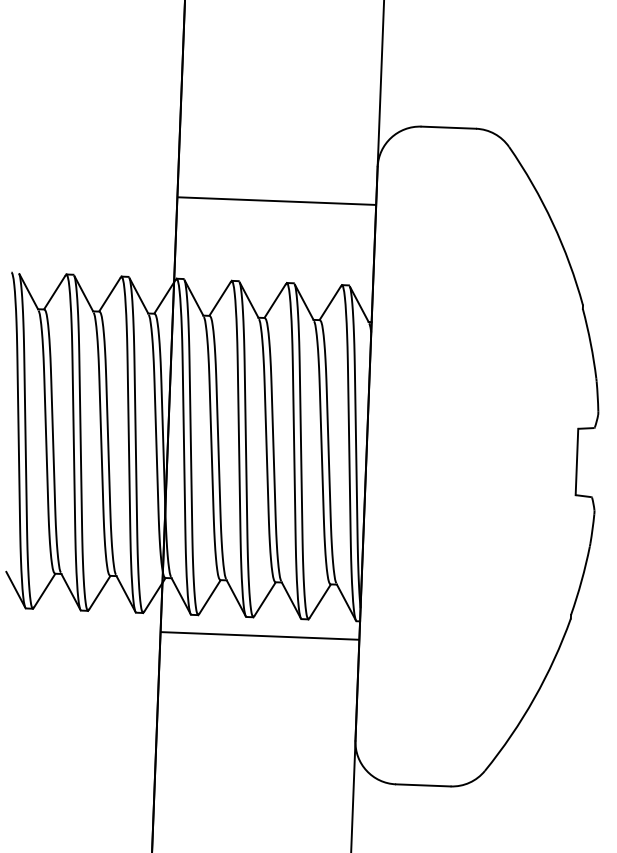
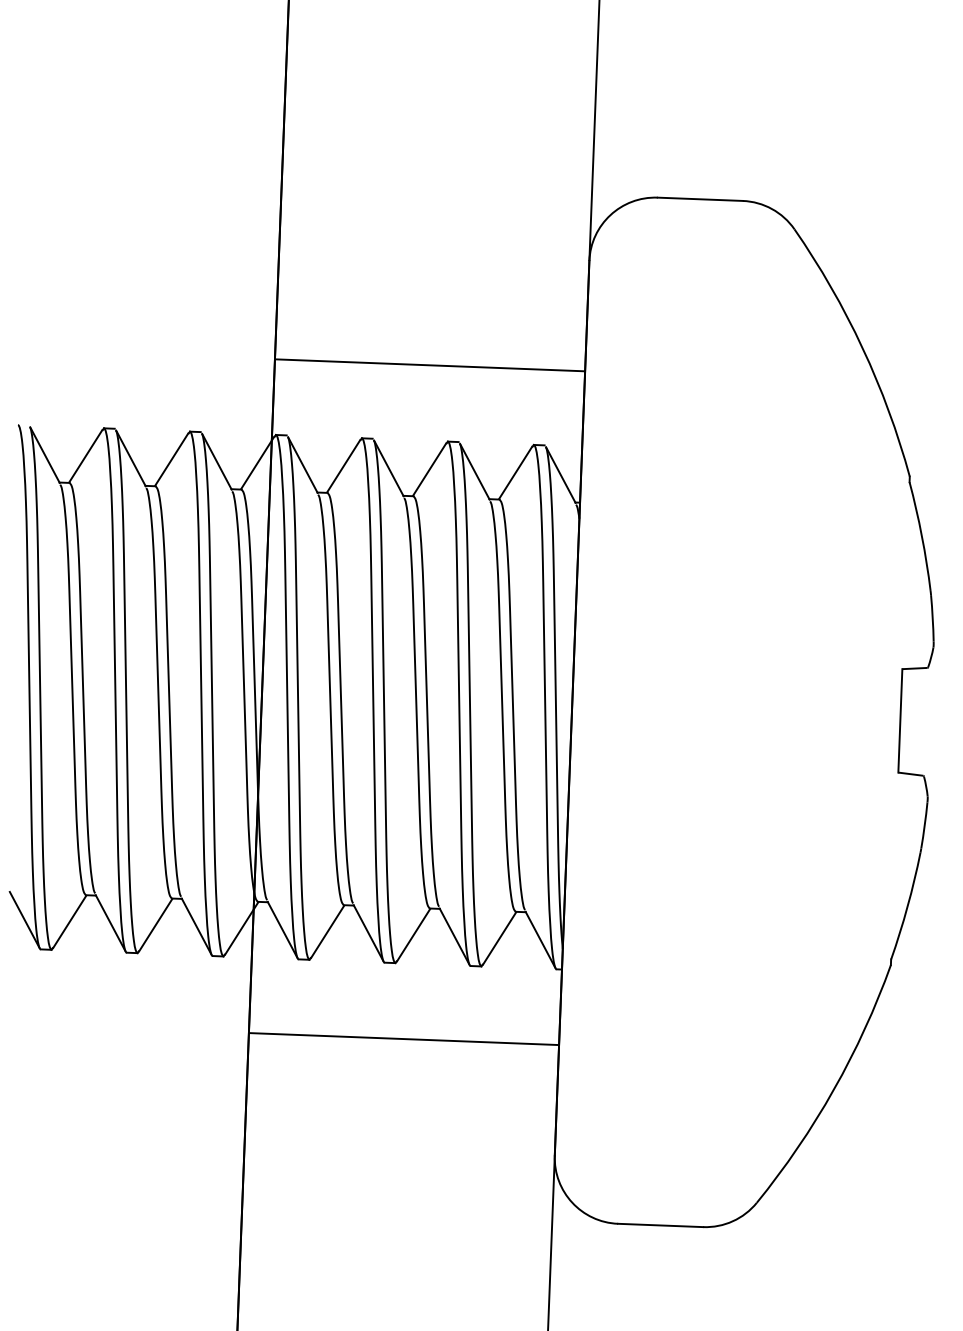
line: (276, 200) -> (430, 364), moved
line: (259, 635) -> (403, 1038), moved

